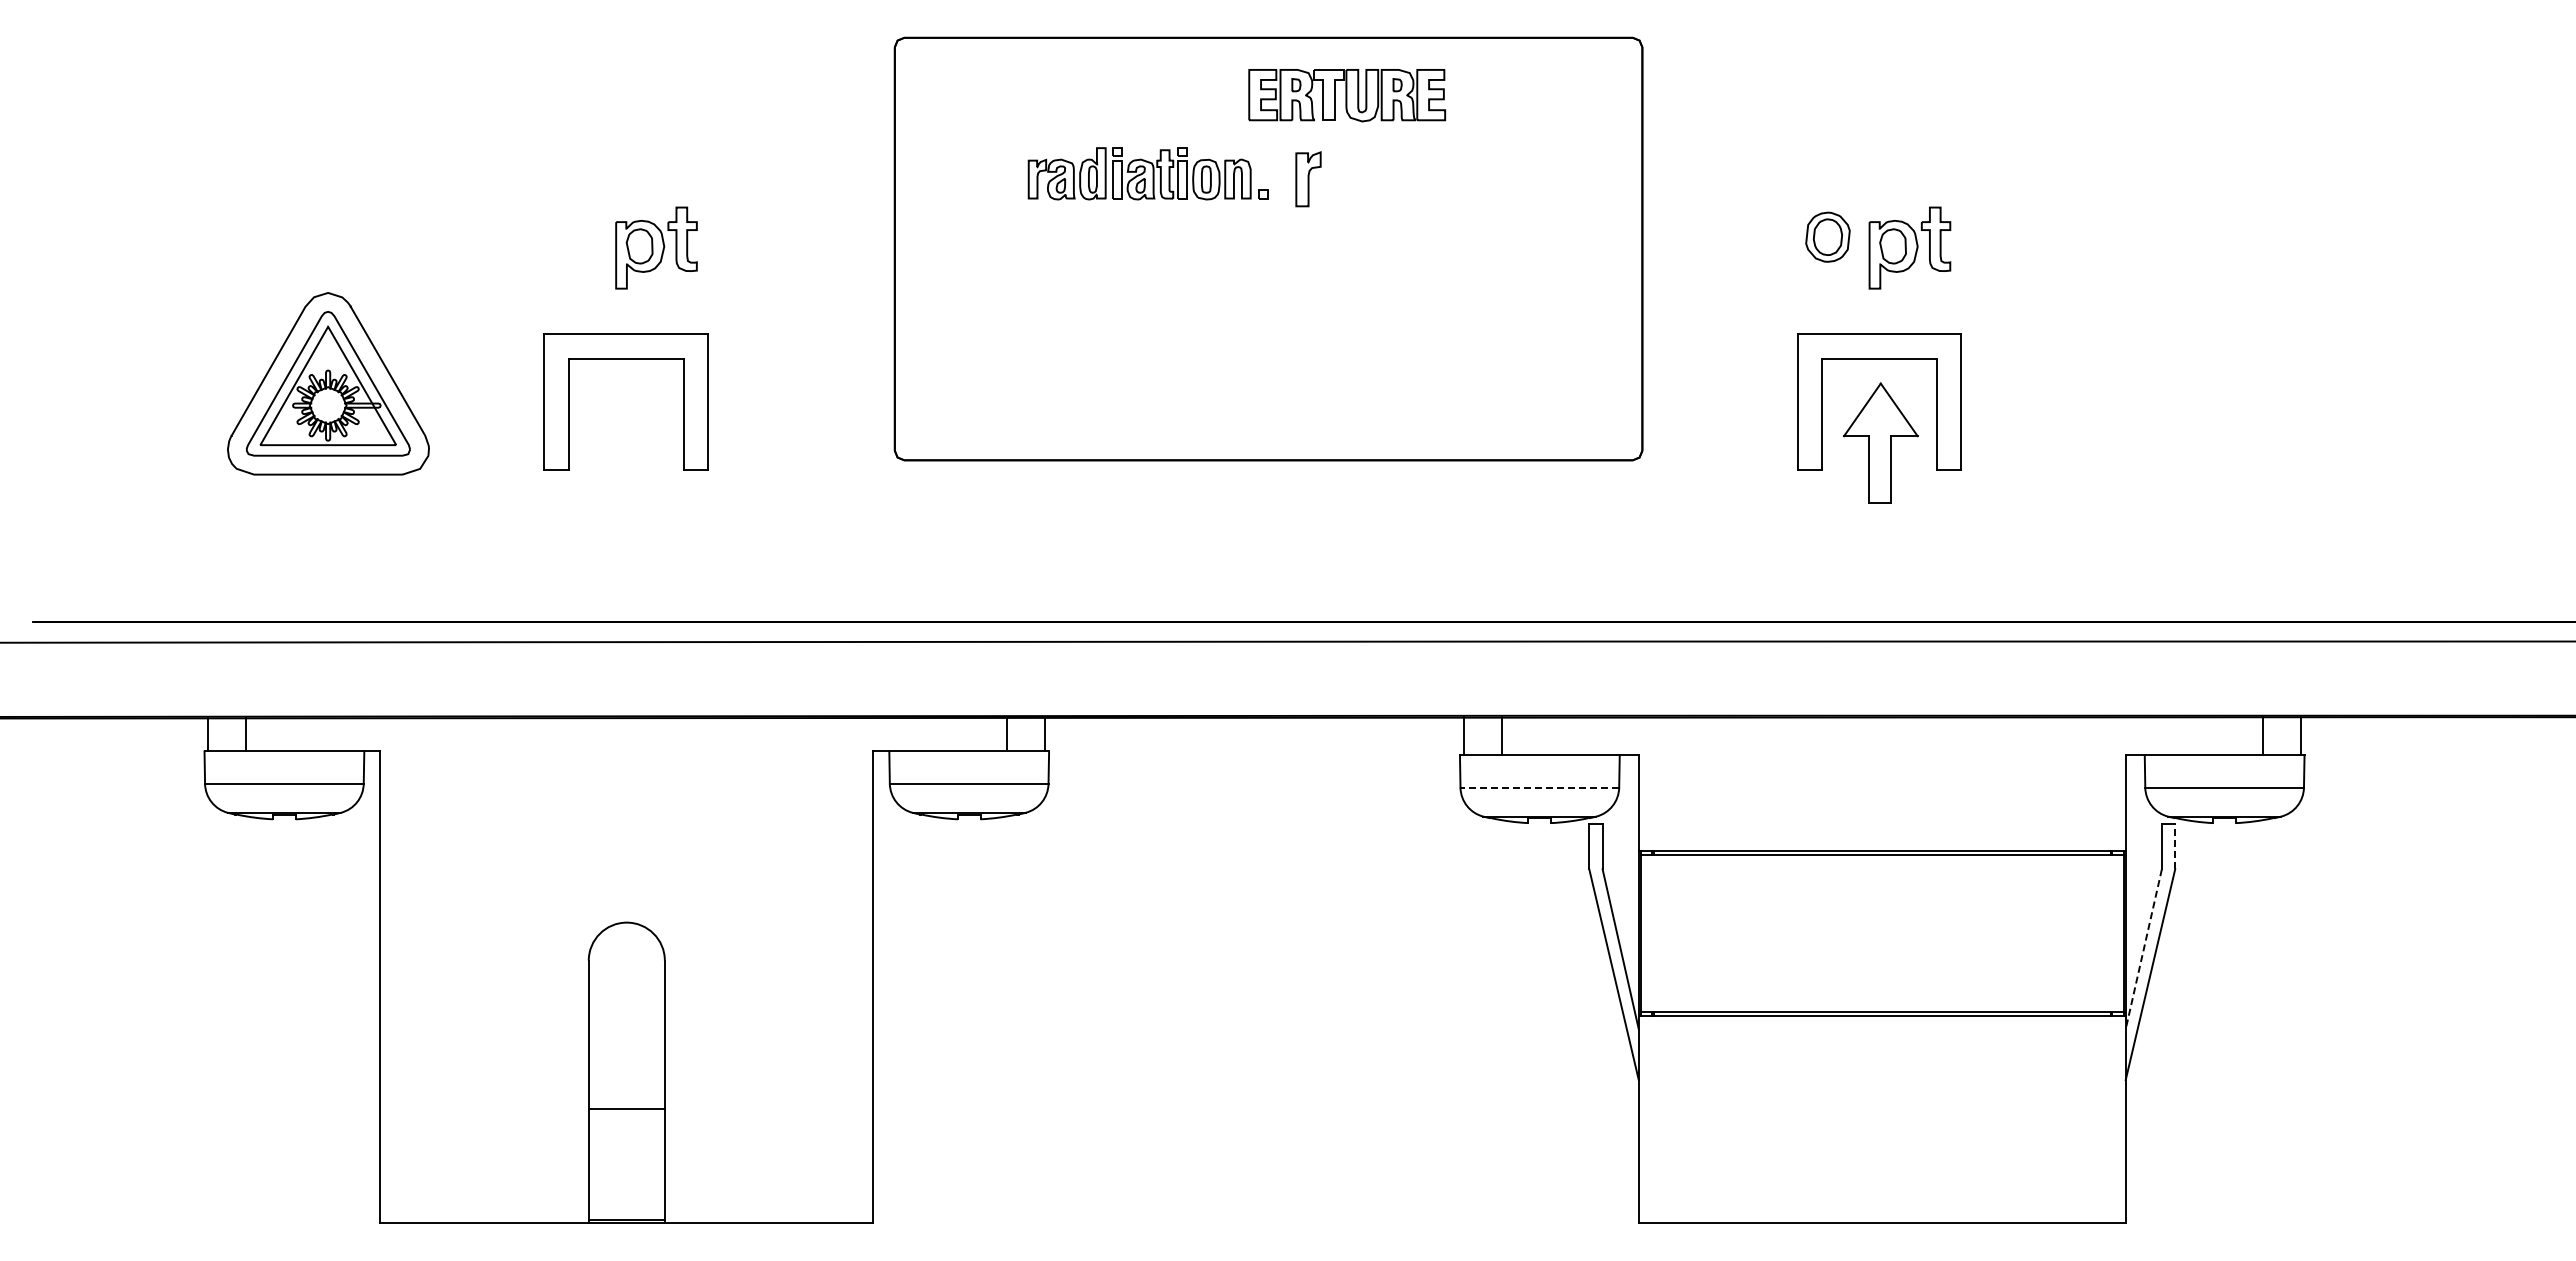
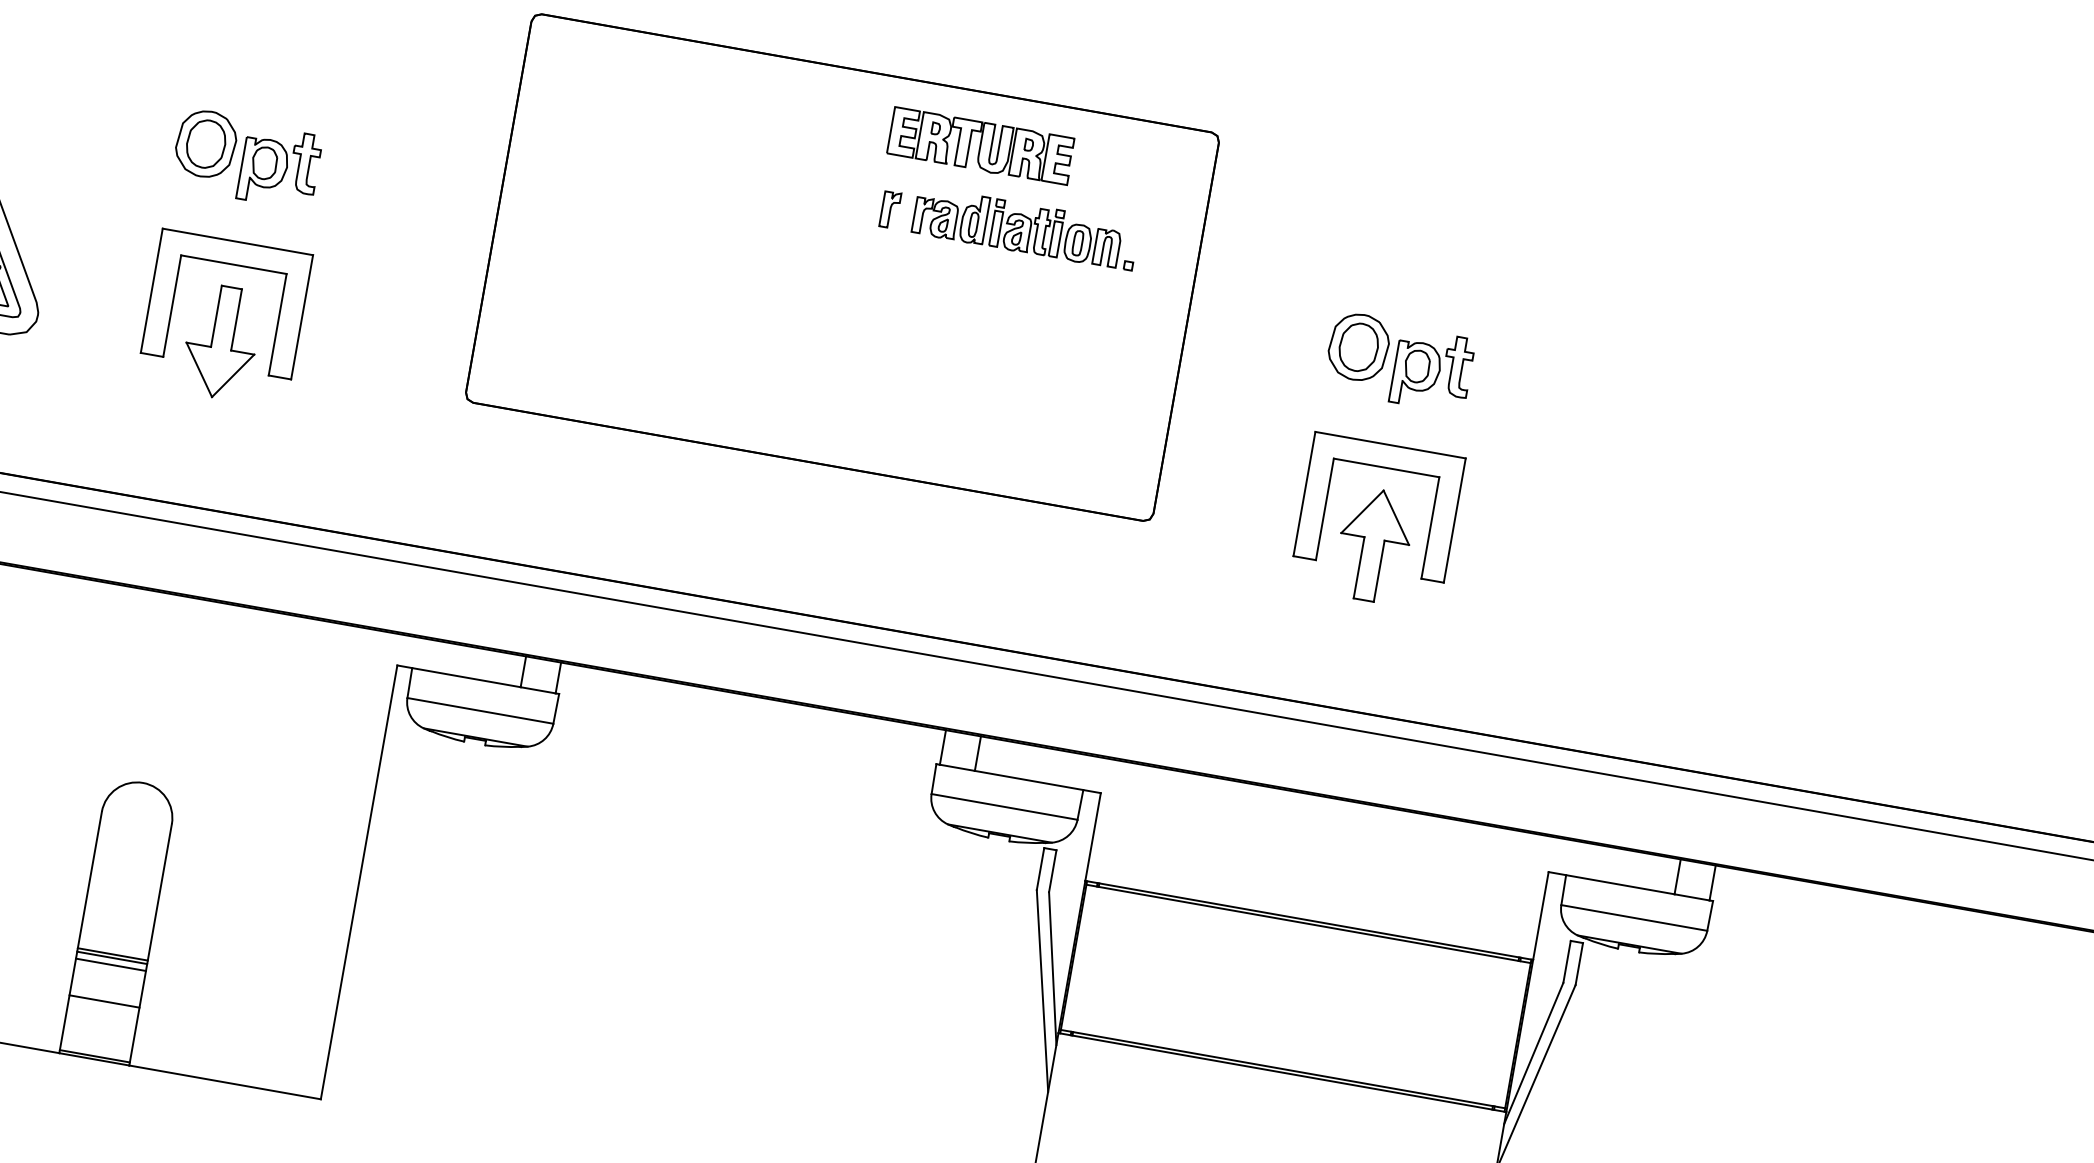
part: (1347, 95) -> (981, 146), moved
part: (1147, 173) -> (1024, 228), moved
part: (1307, 178) -> (889, 209), size x0.71
part: (574, 237) -> (206, 144), added
part: (1827, 237) -> (1358, 347), size x1.43
part: (627, 443) -> (221, 342), added
line: (1539, 787) -> (1004, 806), dashed -> solid
line: (2175, 846) -> (1579, 964), dashed -> solid
line: (2143, 949) -> (1533, 1053), dashed -> solid
line: (626, 1112) -> (111, 957), added
line: (626, 1120) -> (110, 964), added
line: (626, 1160) -> (104, 1001), added

